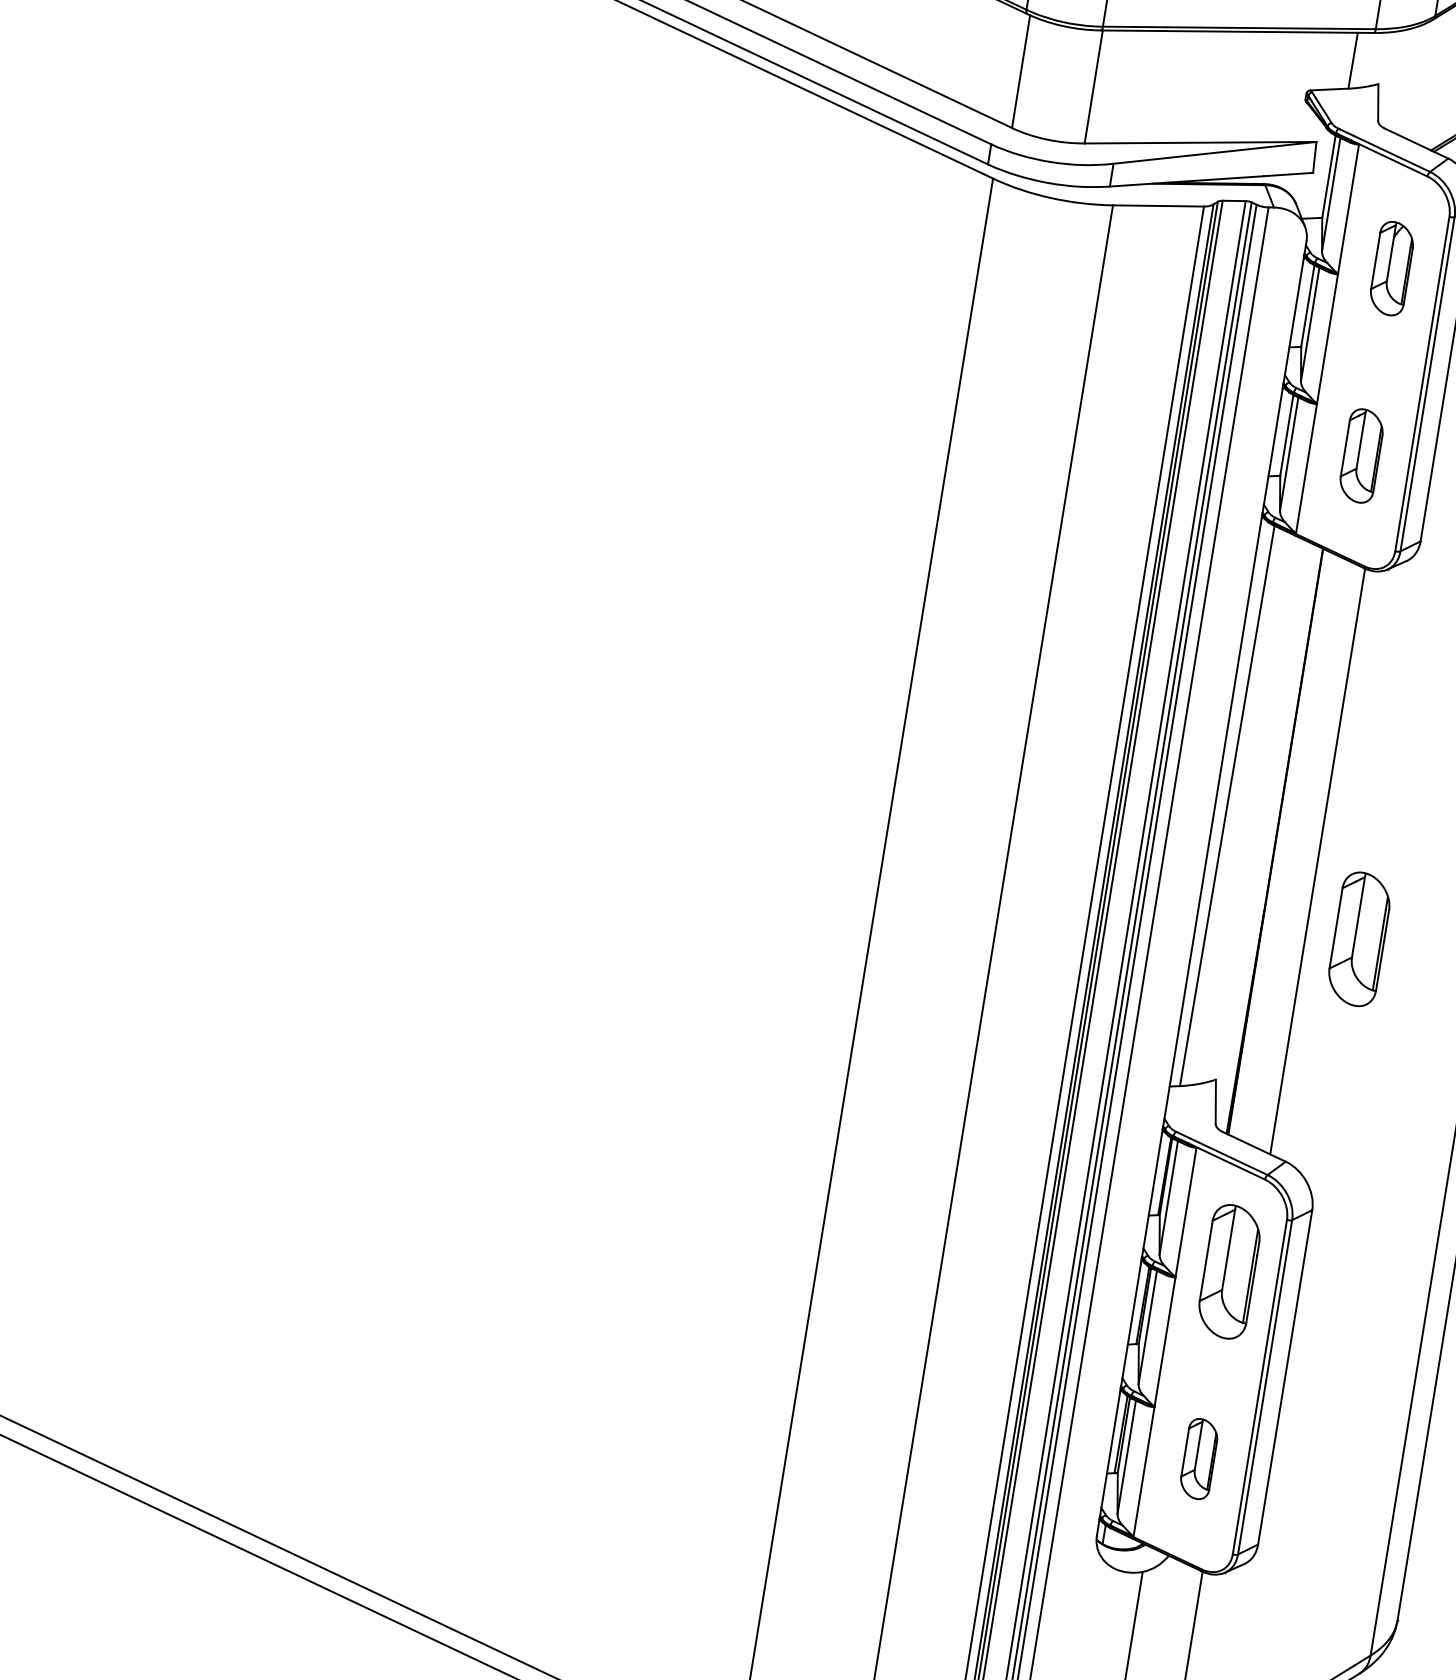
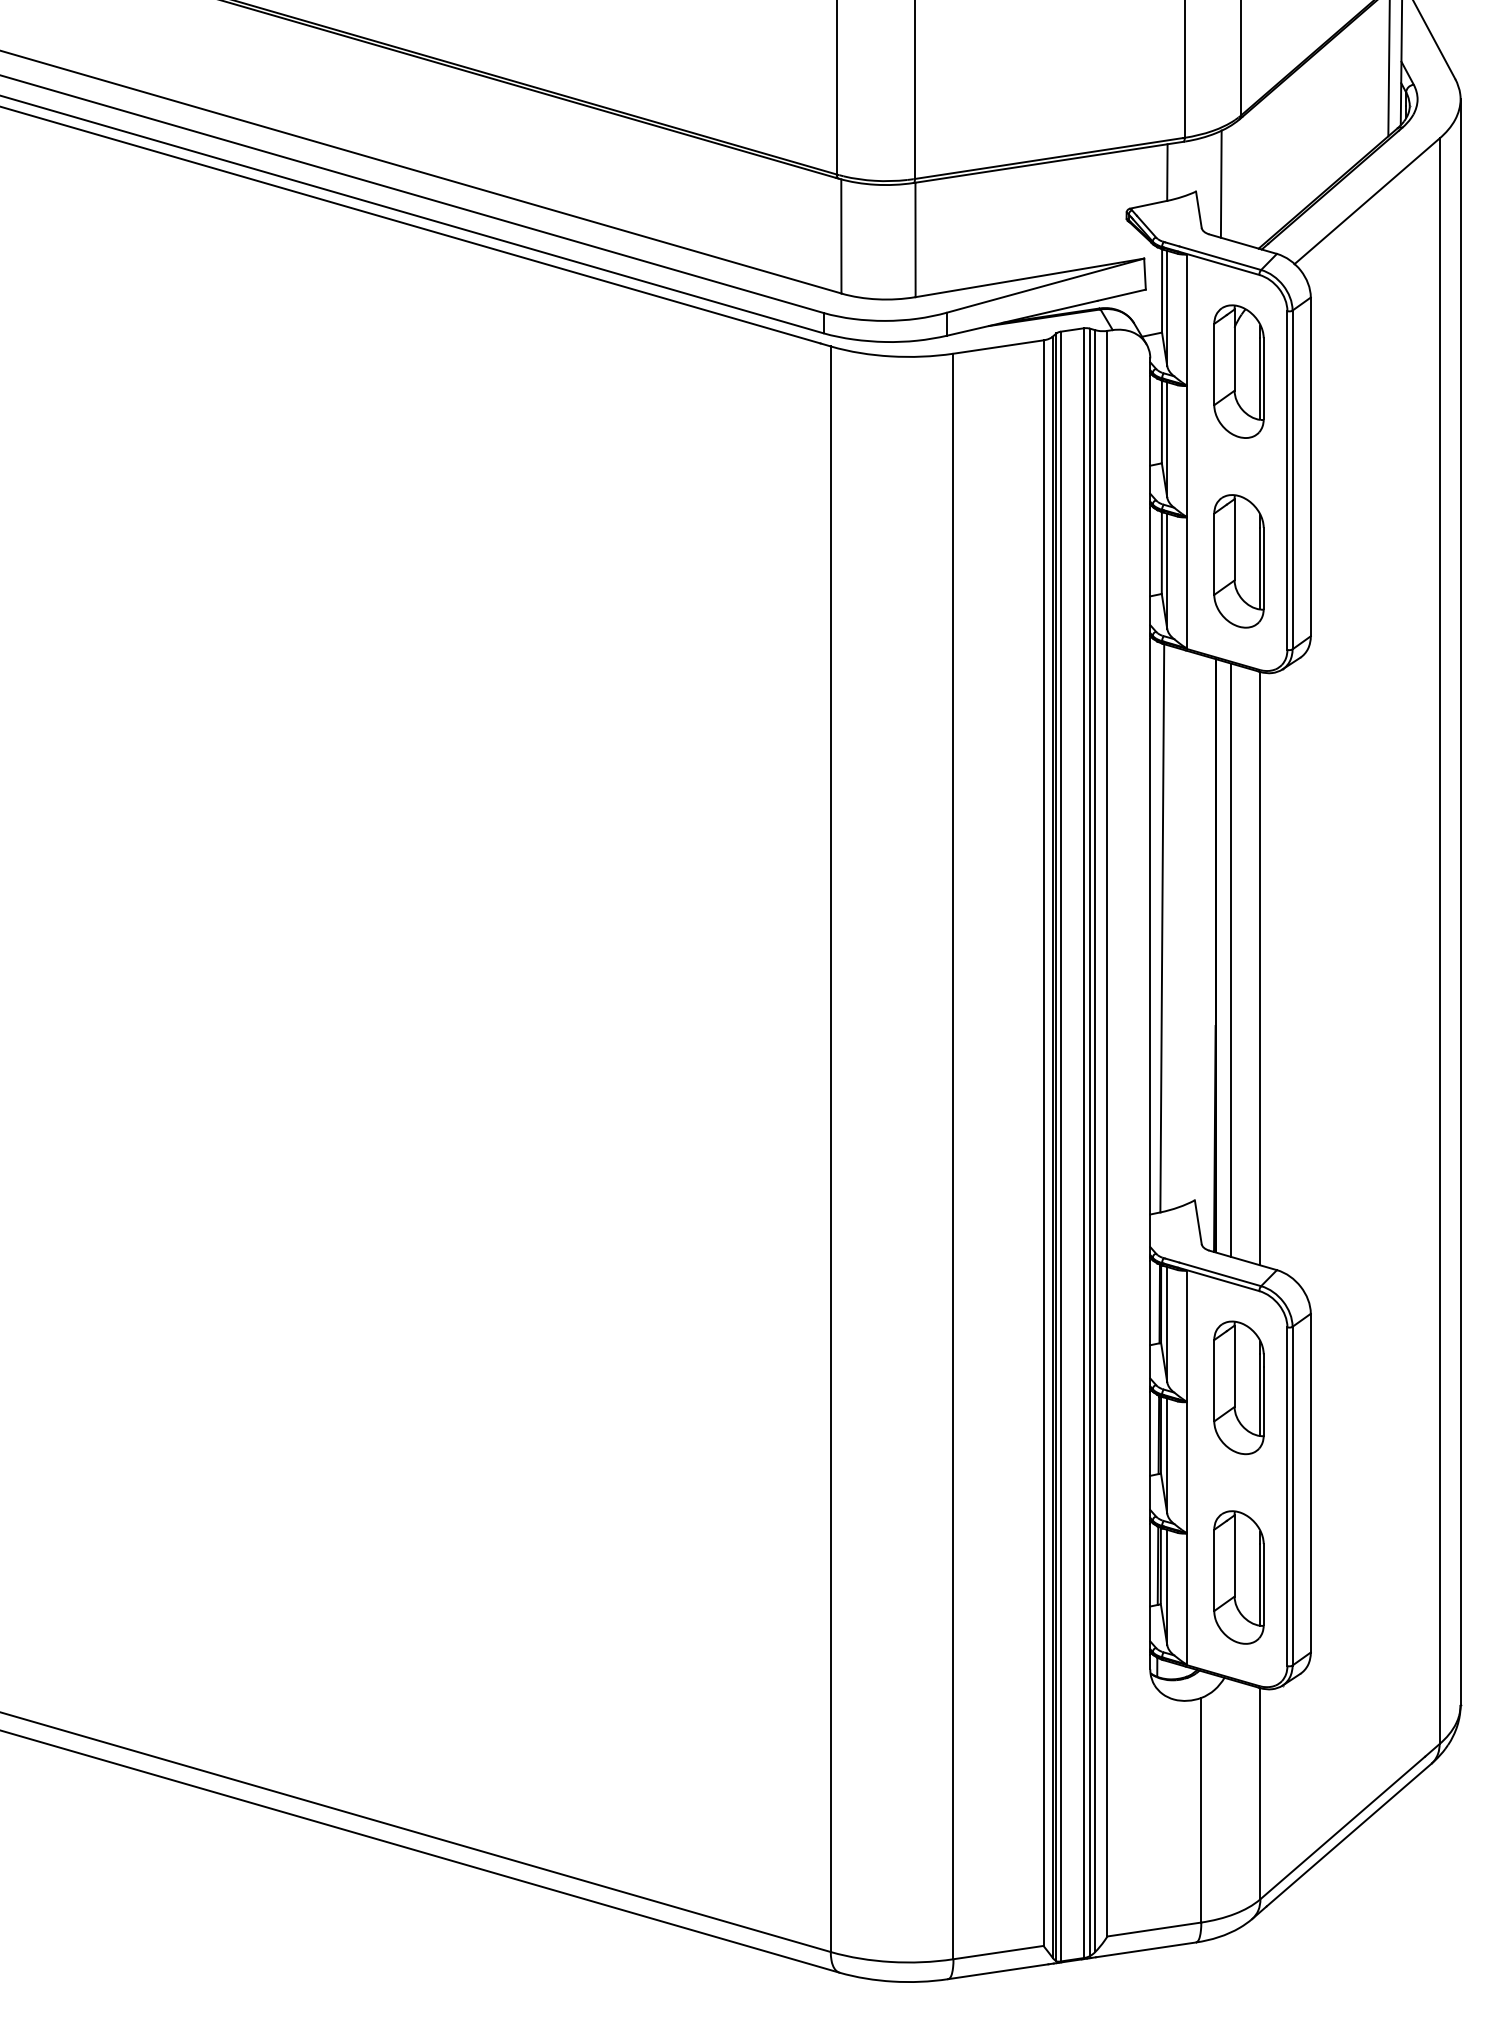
line: (1403, 80) -> (1220, 183), added
part: (1391, 268) -> (1238, 371), size x1.43
part: (1361, 456) -> (1238, 561), size x1.43
line: (1290, 847) -> (1231, 959), added
part: (1358, 938) -> (1313, 1038), removed
part: (1198, 1458) -> (1238, 1577), size x1.67

